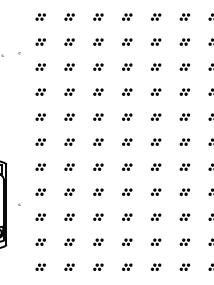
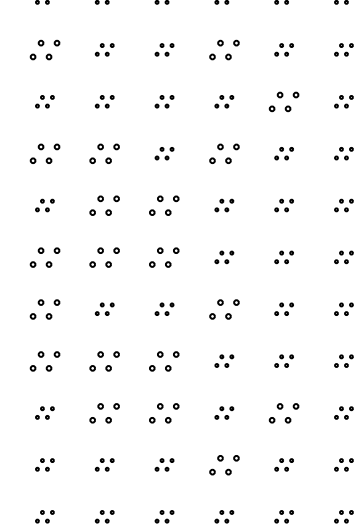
part: (69, 16) -> (44, 48), size x1.6
part: (155, 16) -> (223, 48), size x1.6
part: (184, 41) -> (283, 100), size x1.6
part: (69, 66) -> (44, 152), size x1.6
part: (98, 66) -> (104, 152), size x1.6
part: (155, 66) -> (223, 152), size x1.6
part: (98, 91) -> (104, 204), size x1.6
part: (127, 91) -> (165, 204), size x1.6
part: (69, 116) -> (44, 256), size x1.6
part: (98, 116) -> (104, 256), size x1.6
part: (127, 116) -> (165, 256), size x1.6
part: (69, 141) -> (44, 307), size x1.6
part: (155, 141) -> (223, 307), size x1.6
part: (69, 166) -> (44, 359), size x1.6
part: (98, 166) -> (104, 359), size x1.6
part: (127, 166) -> (165, 359), size x1.6
part: (98, 191) -> (104, 411), size x1.6
part: (127, 191) -> (165, 411), size x1.6
part: (184, 191) -> (283, 411), size x1.6
part: (155, 216) -> (223, 463), size x1.6

